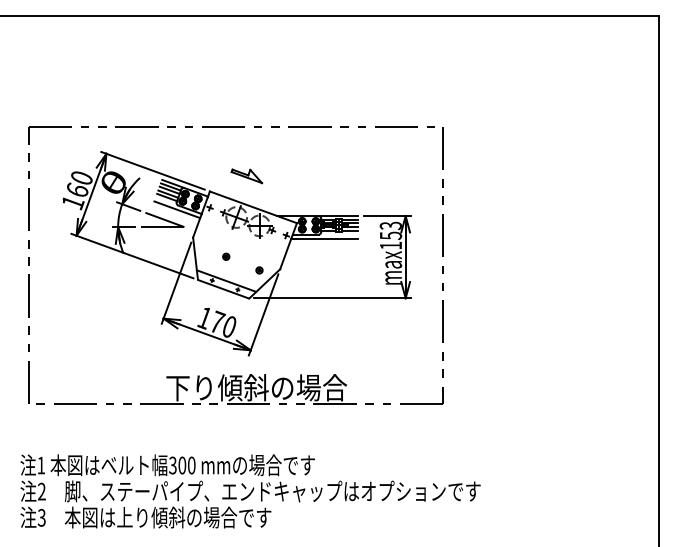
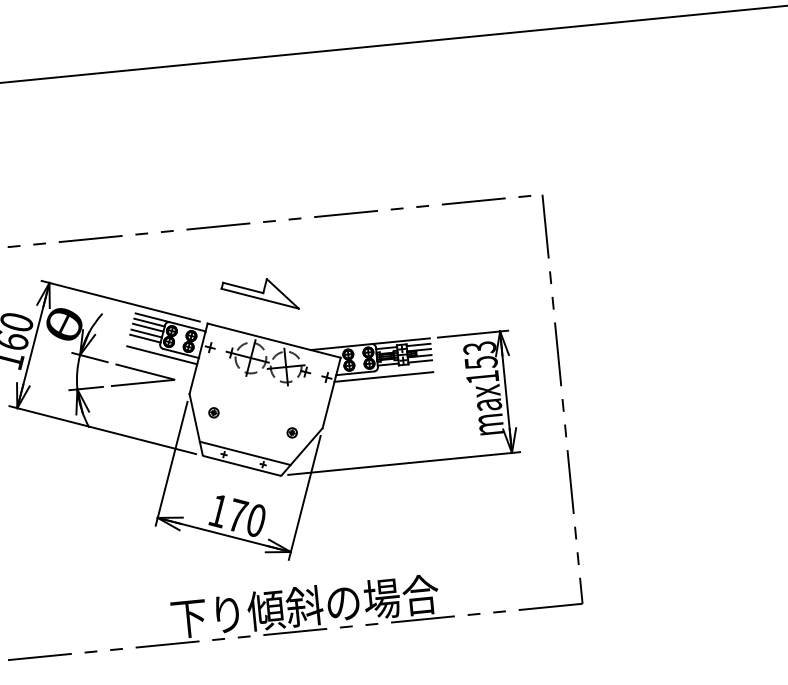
part: (246, 176) -> (259, 296), size x1.67
part: (226, 256) -> (214, 412), moved

